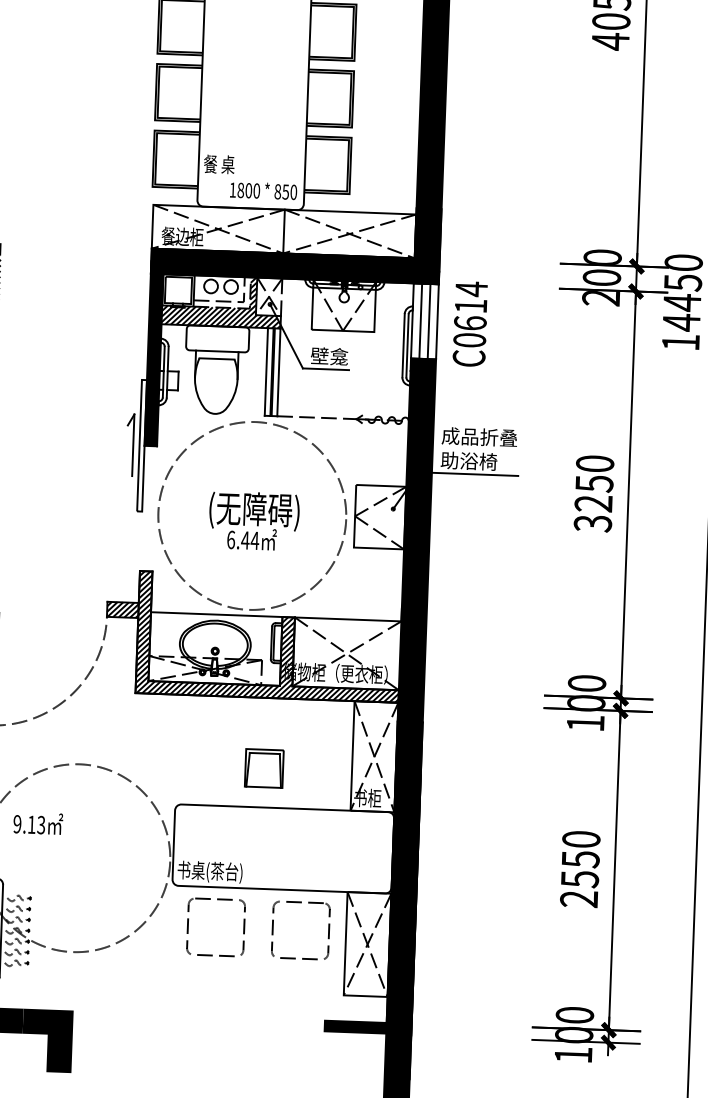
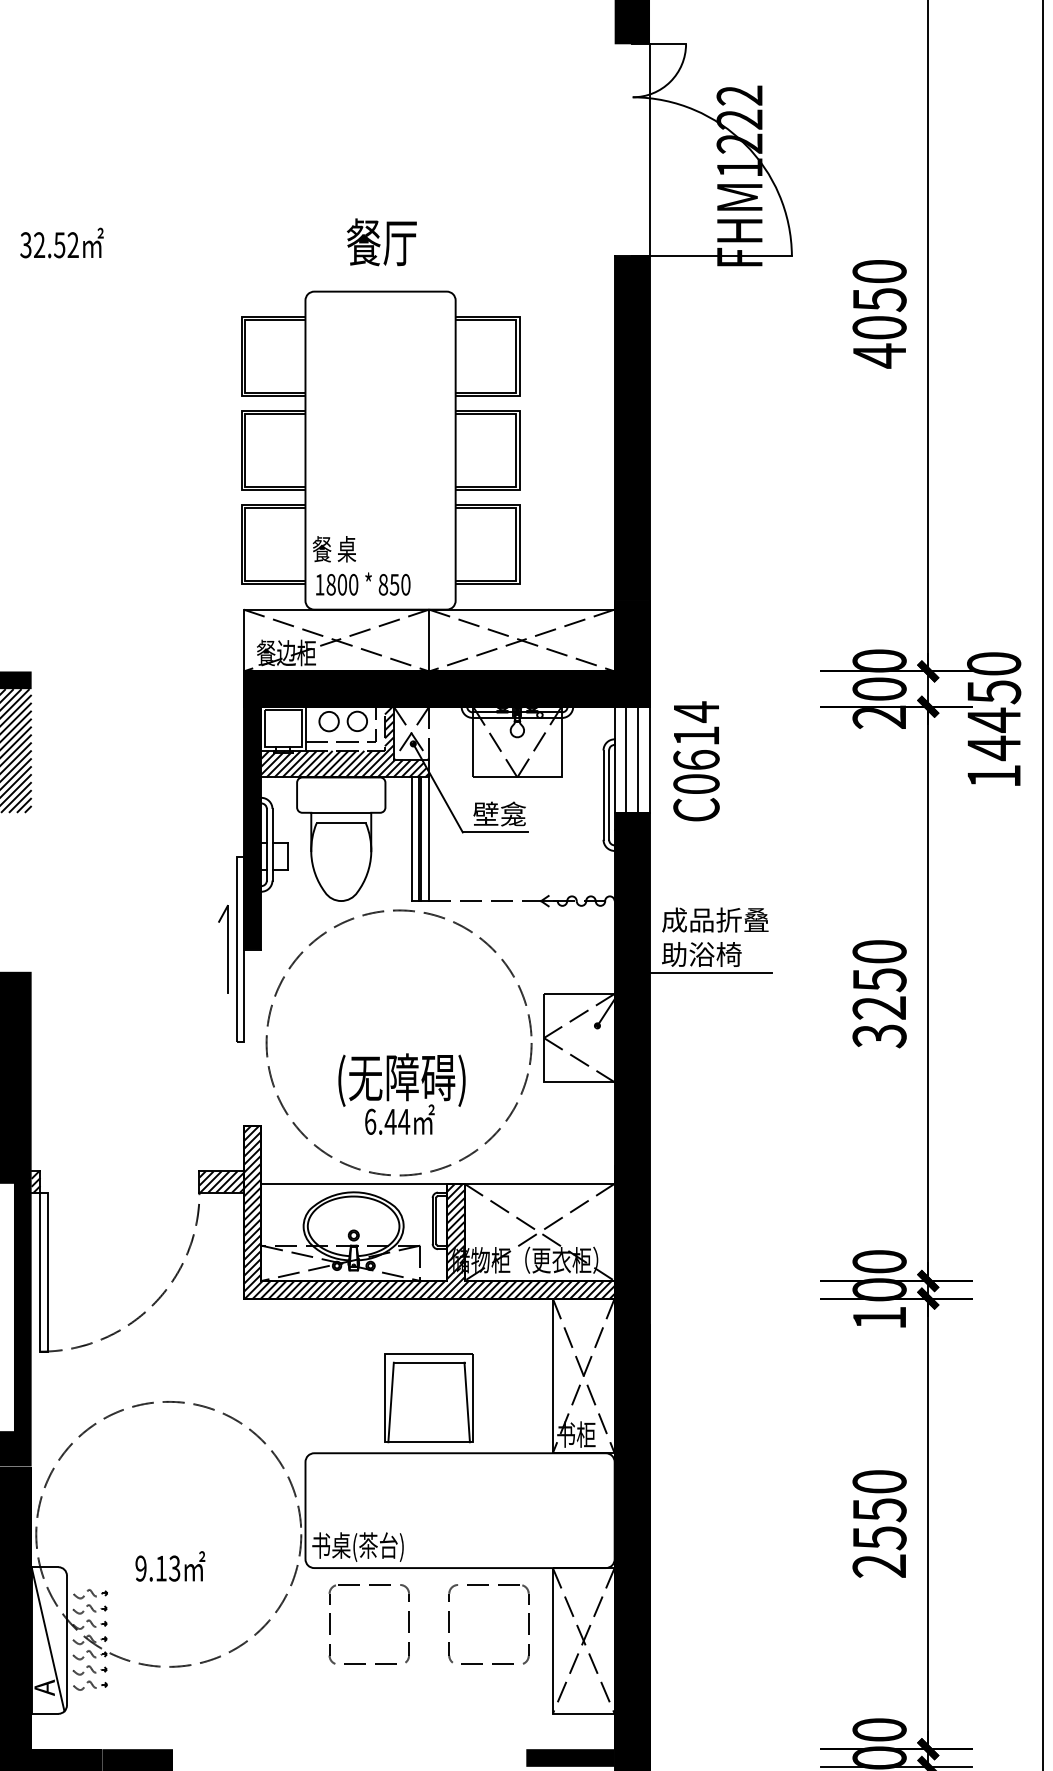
text: (263, 190) -> (363, 583), moved
text: (253, 520) -> (401, 1093), moved
part: (263, 768) -> (428, 1398), size x1.67
text: (38, 823) -> (170, 1566), moved

